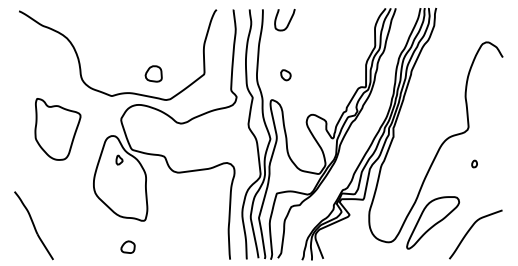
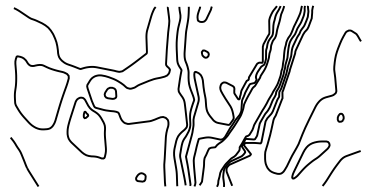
part: (153, 73) -> (110, 92), moved
part: (57, 129) -> (41, 92), size x1.67
part: (474, 163) -> (340, 117), size x1.67
part: (127, 246) -> (140, 176), moved

